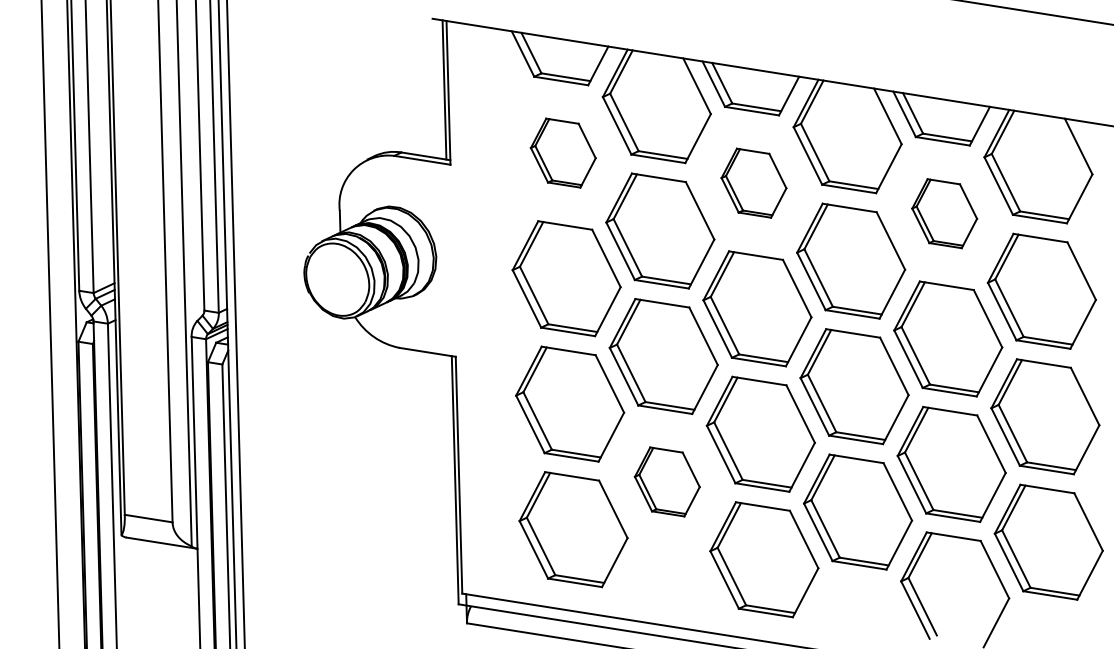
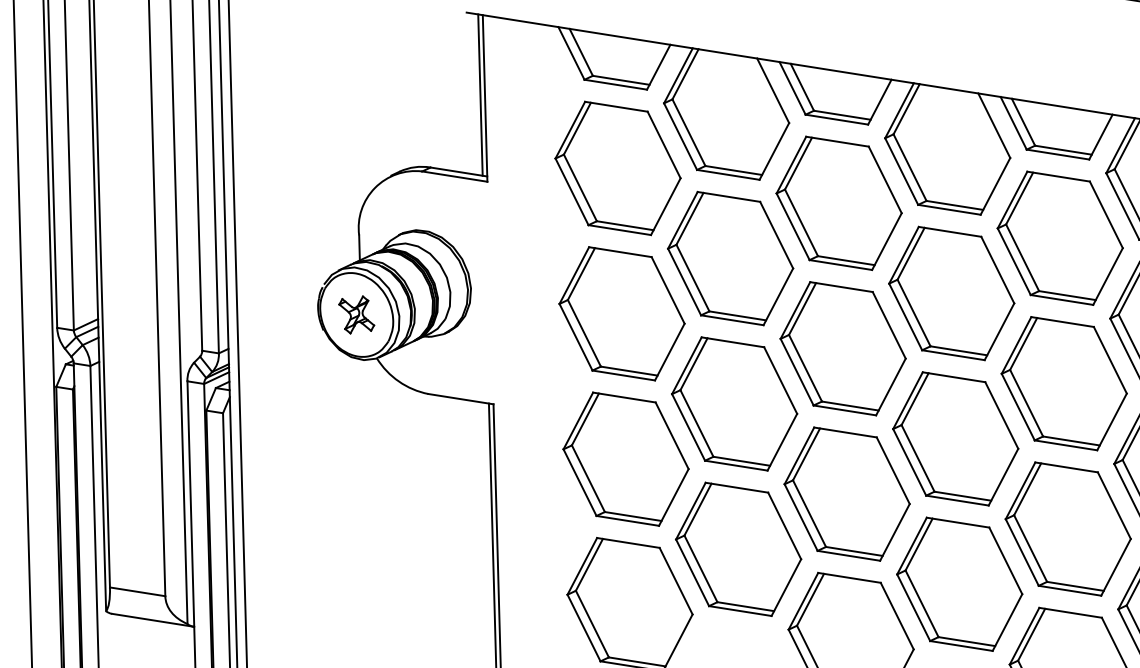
part: (563, 152) -> (618, 167), size x1.67
part: (753, 182) -> (838, 202), size x1.67
part: (944, 213) -> (1059, 238), size x1.67
part: (337, 279) -> (356, 314), added
part: (667, 481) -> (738, 548), size x1.67

